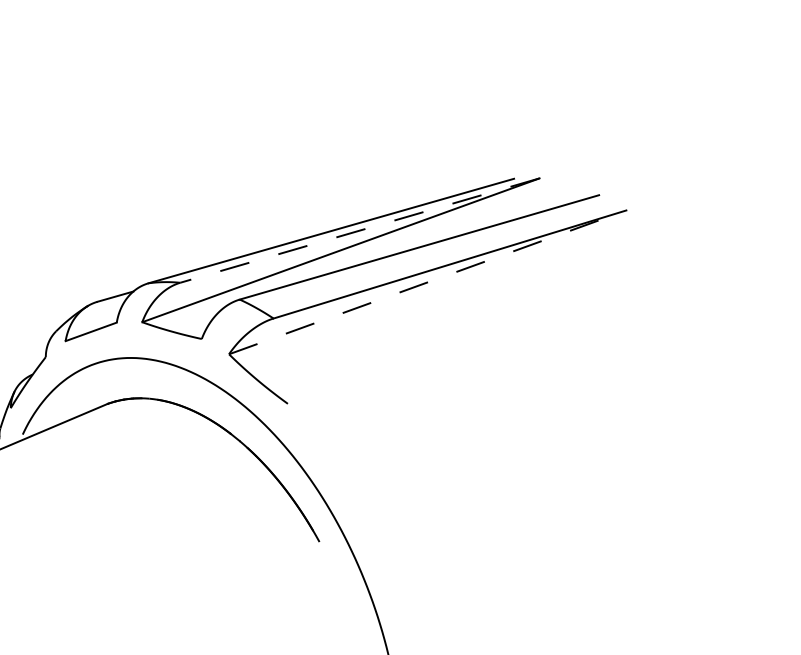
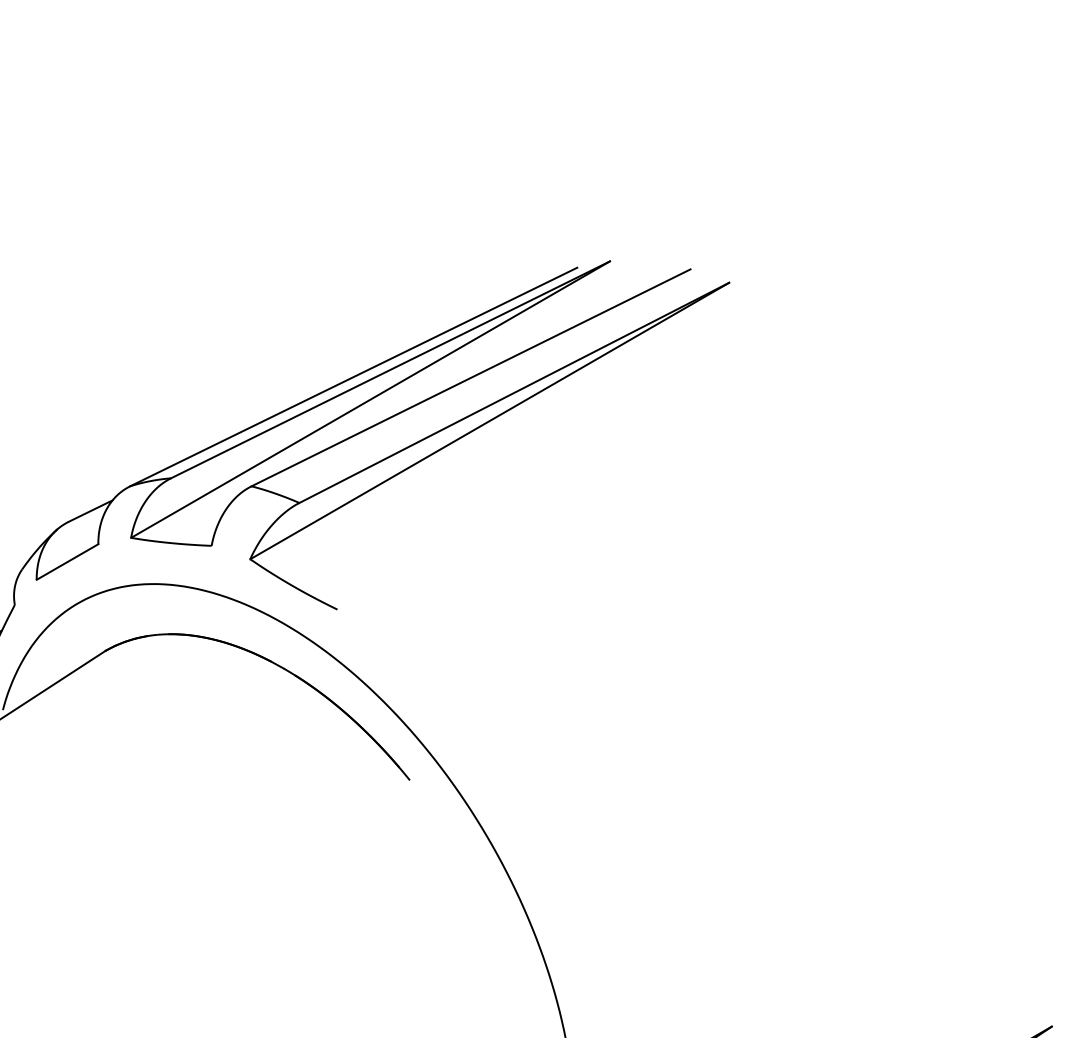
line: (359, 230) -> (390, 369), dashed -> solid
line: (428, 282) -> (490, 420), dashed -> solid

